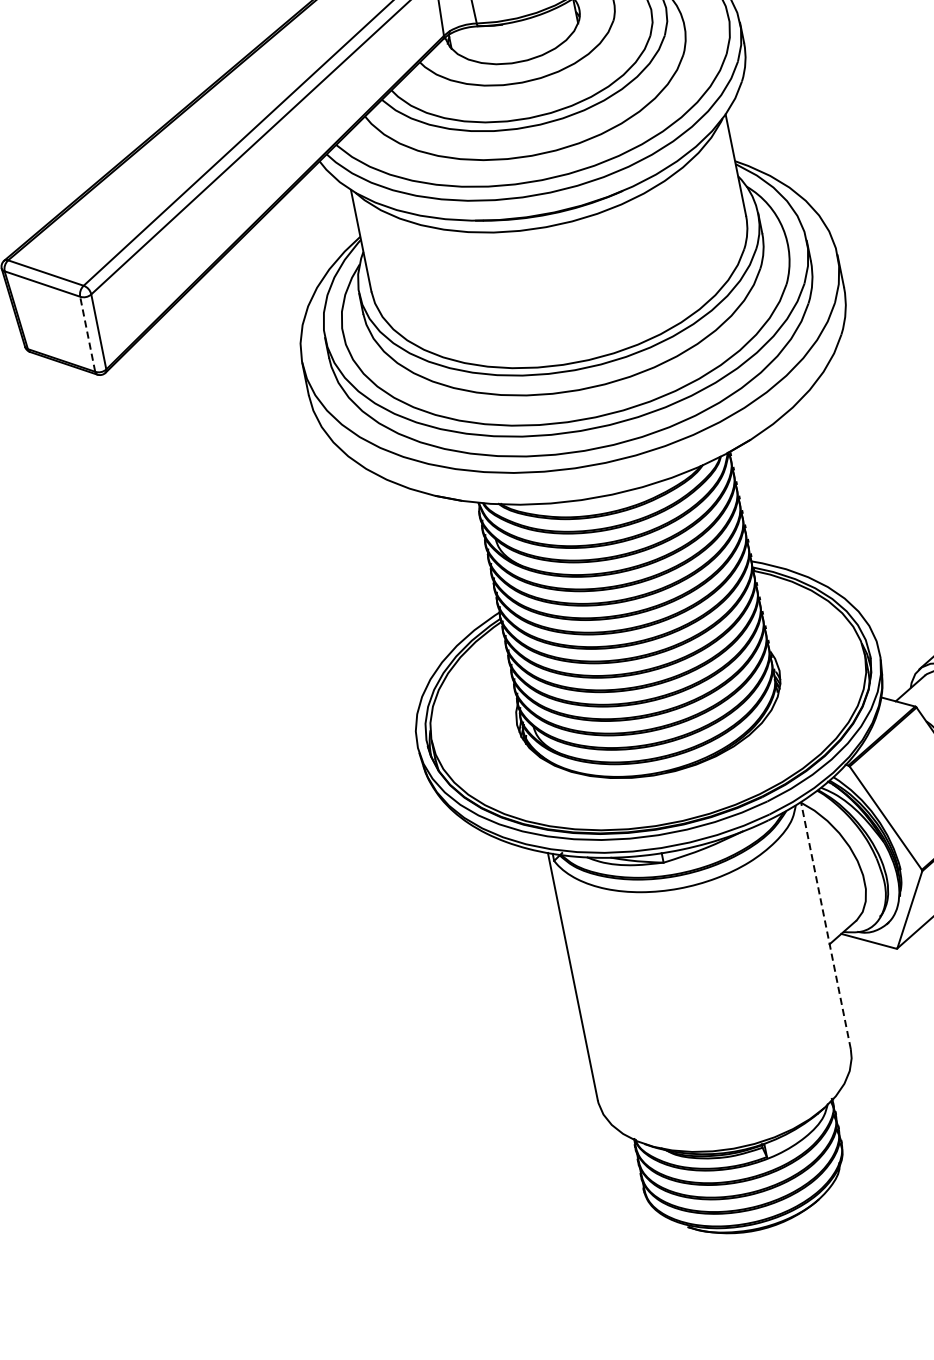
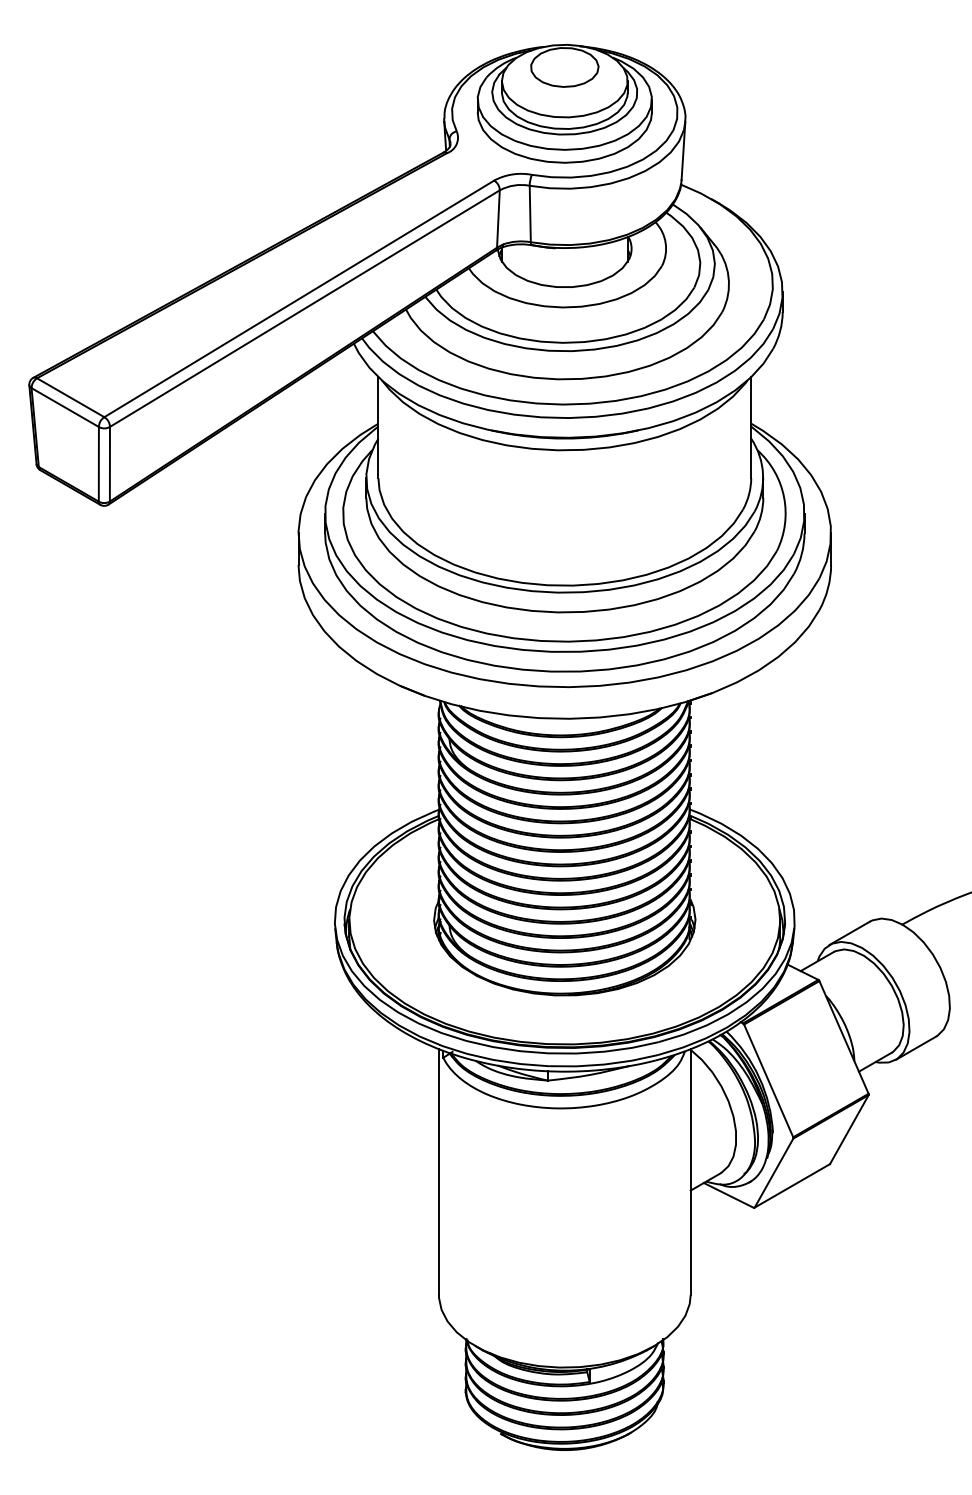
line: (87, 333) -> (98, 463), dashed -> solid
line: (825, 926) -> (690, 1172), dashed -> solid

